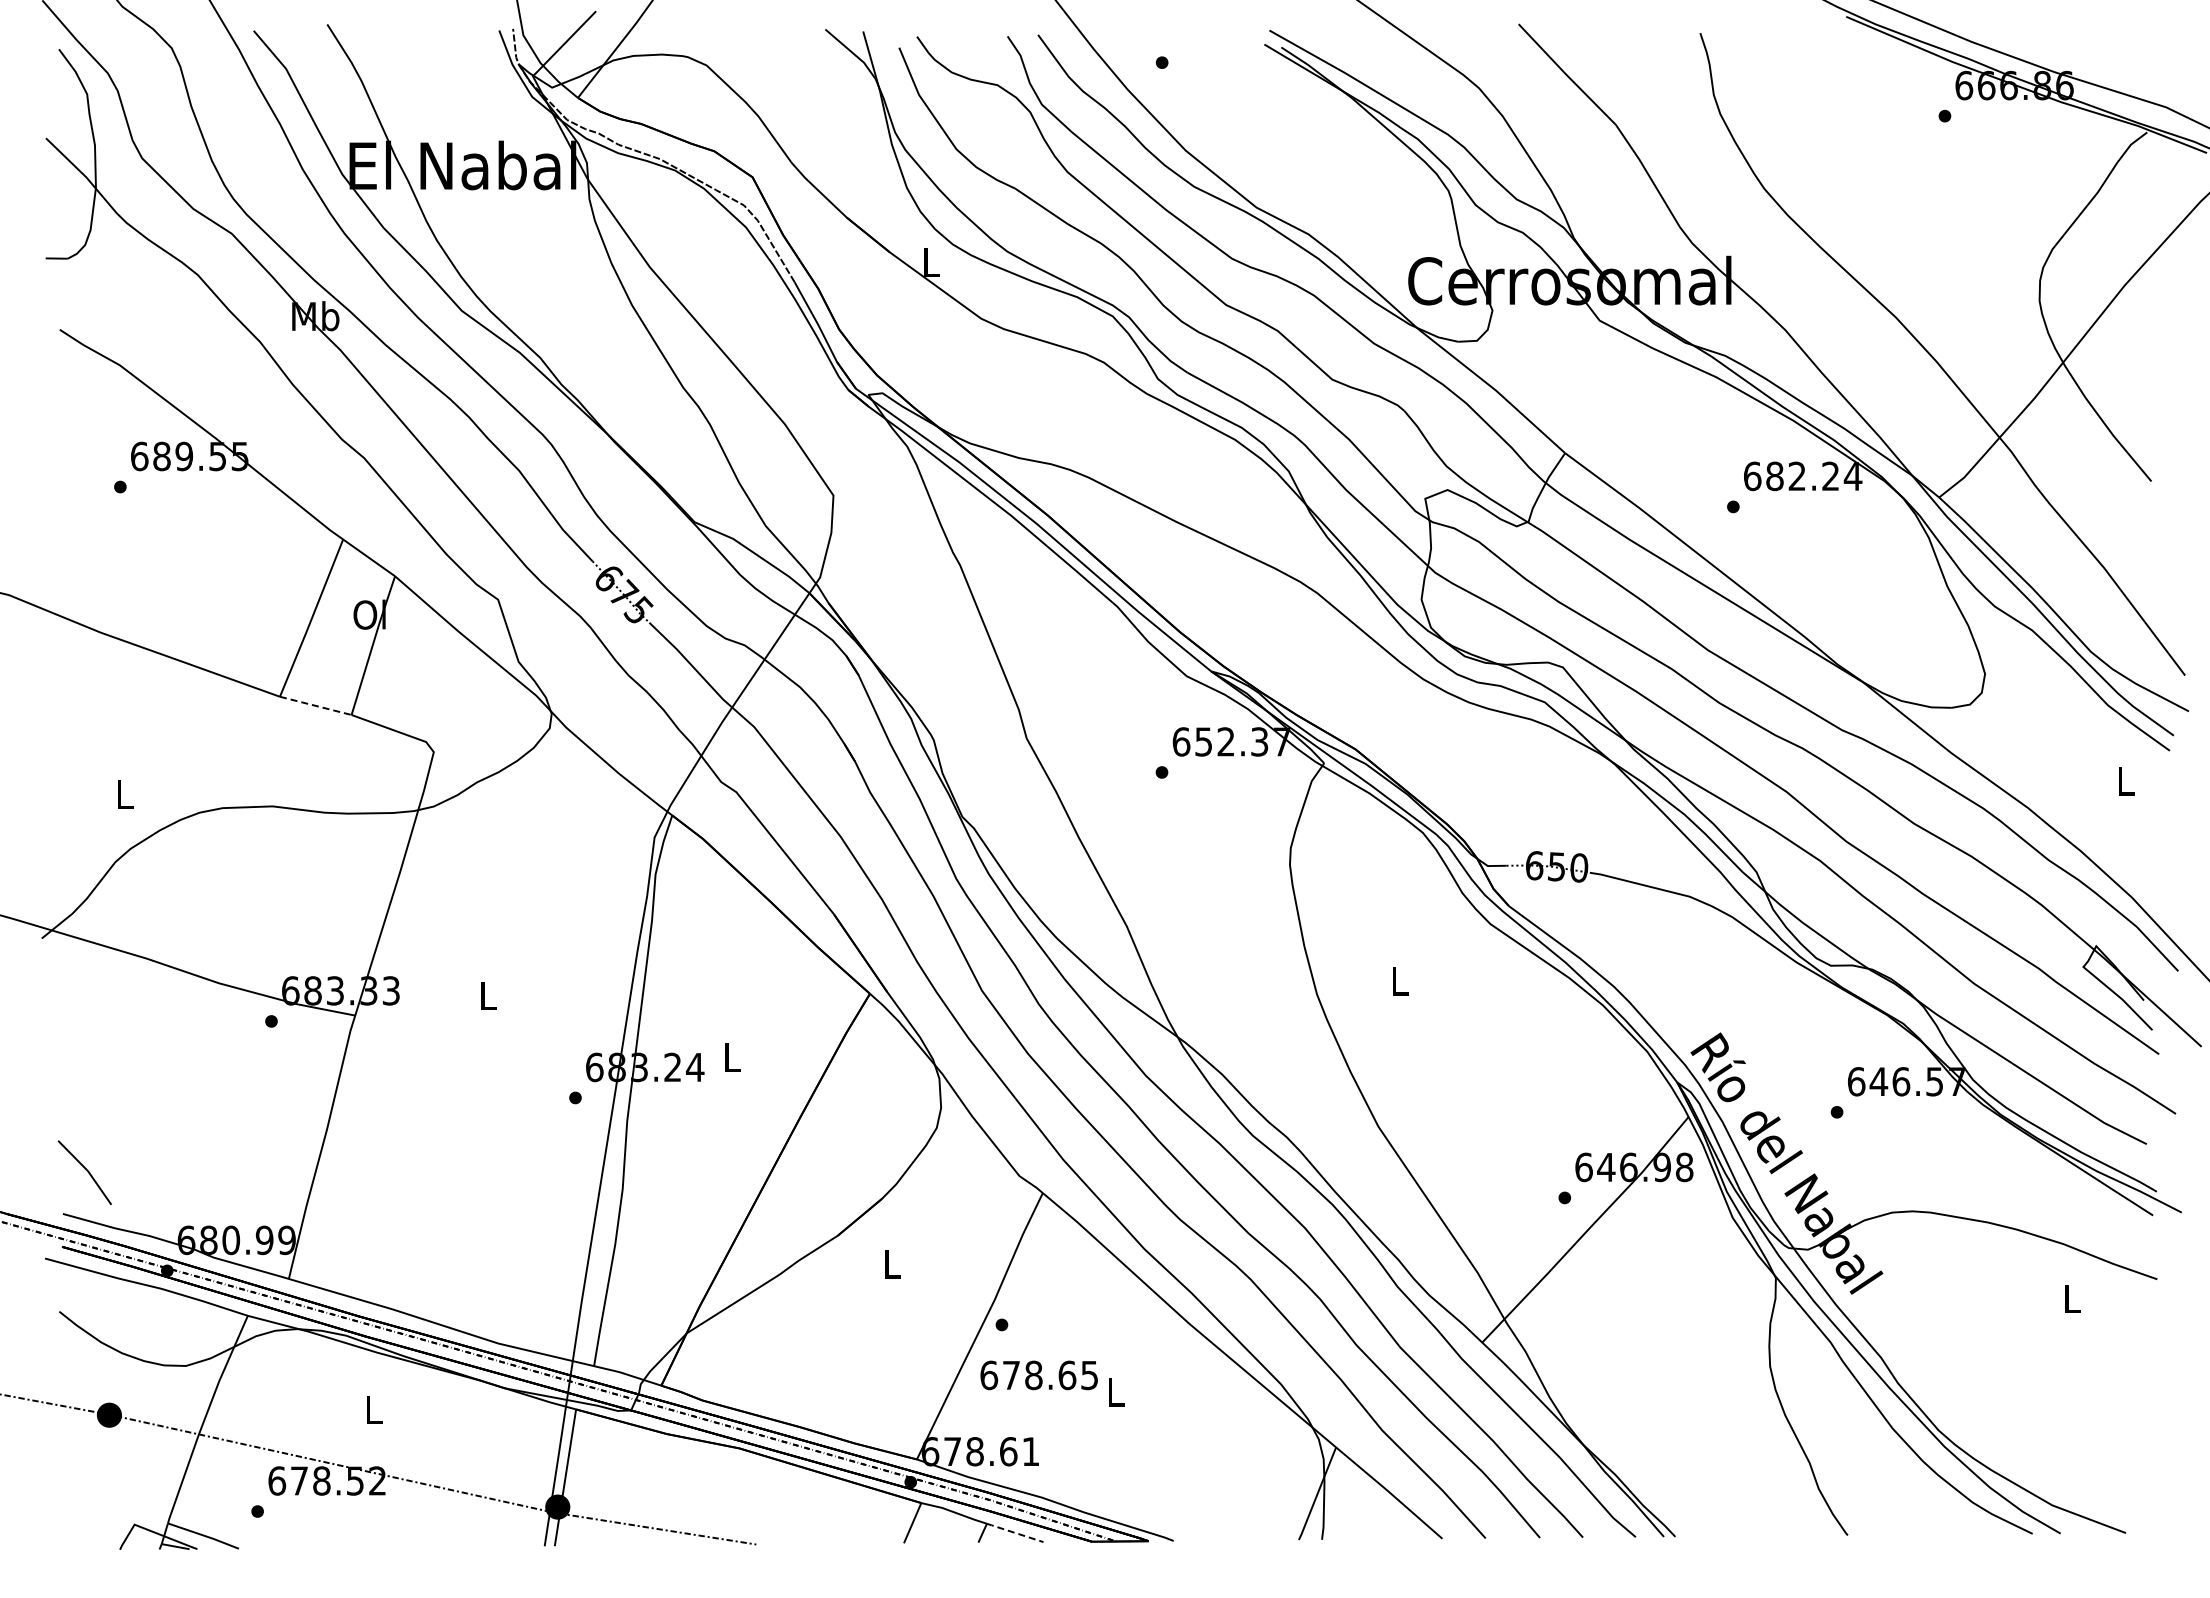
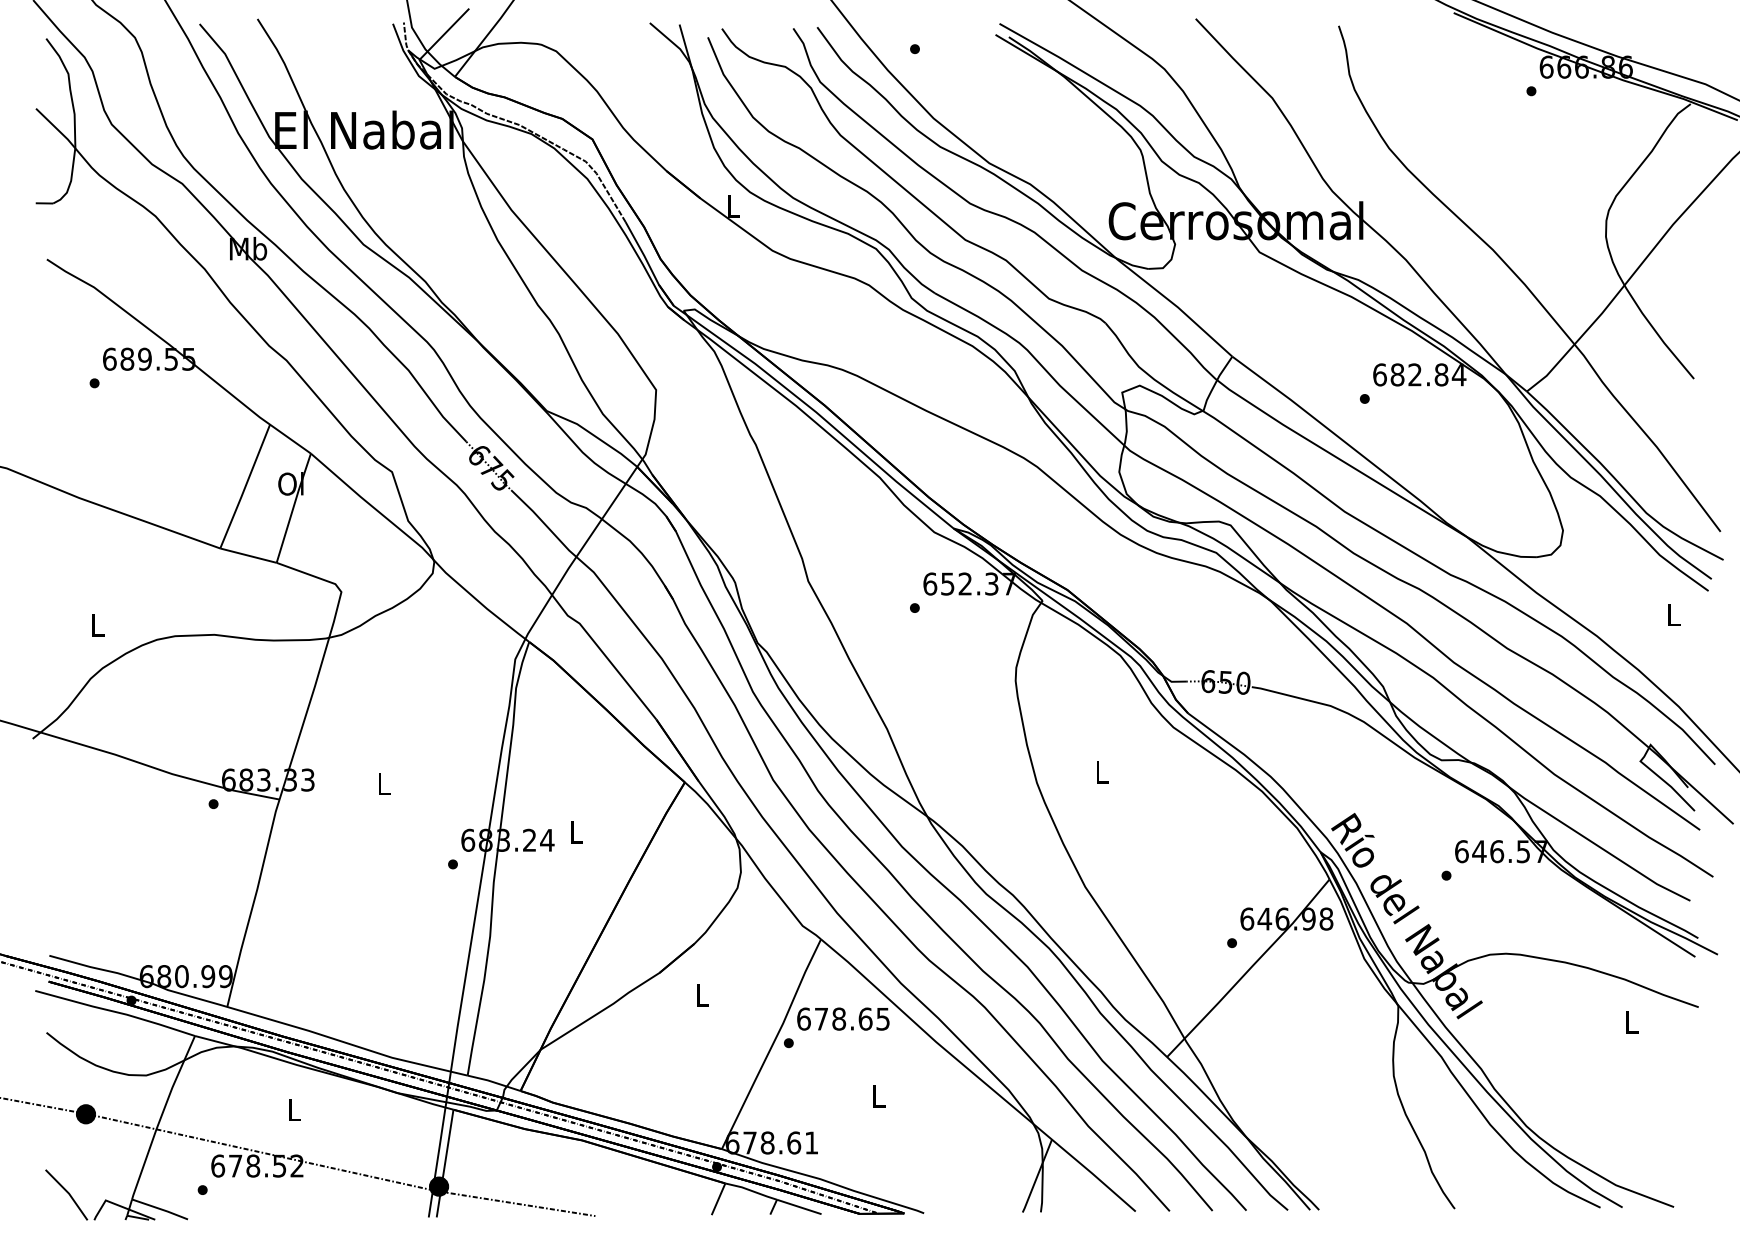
text: (1830, 476) -> (1441, 375), 682.24 -> 682.84
line: (315, 705) -> (248, 555), dashed -> solid
line: (86, 1170) -> (67, 1193), moved
text: (1038, 1375) -> (842, 1019), moved
line: (1015, 1532) -> (799, 1206), dashed -> solid

